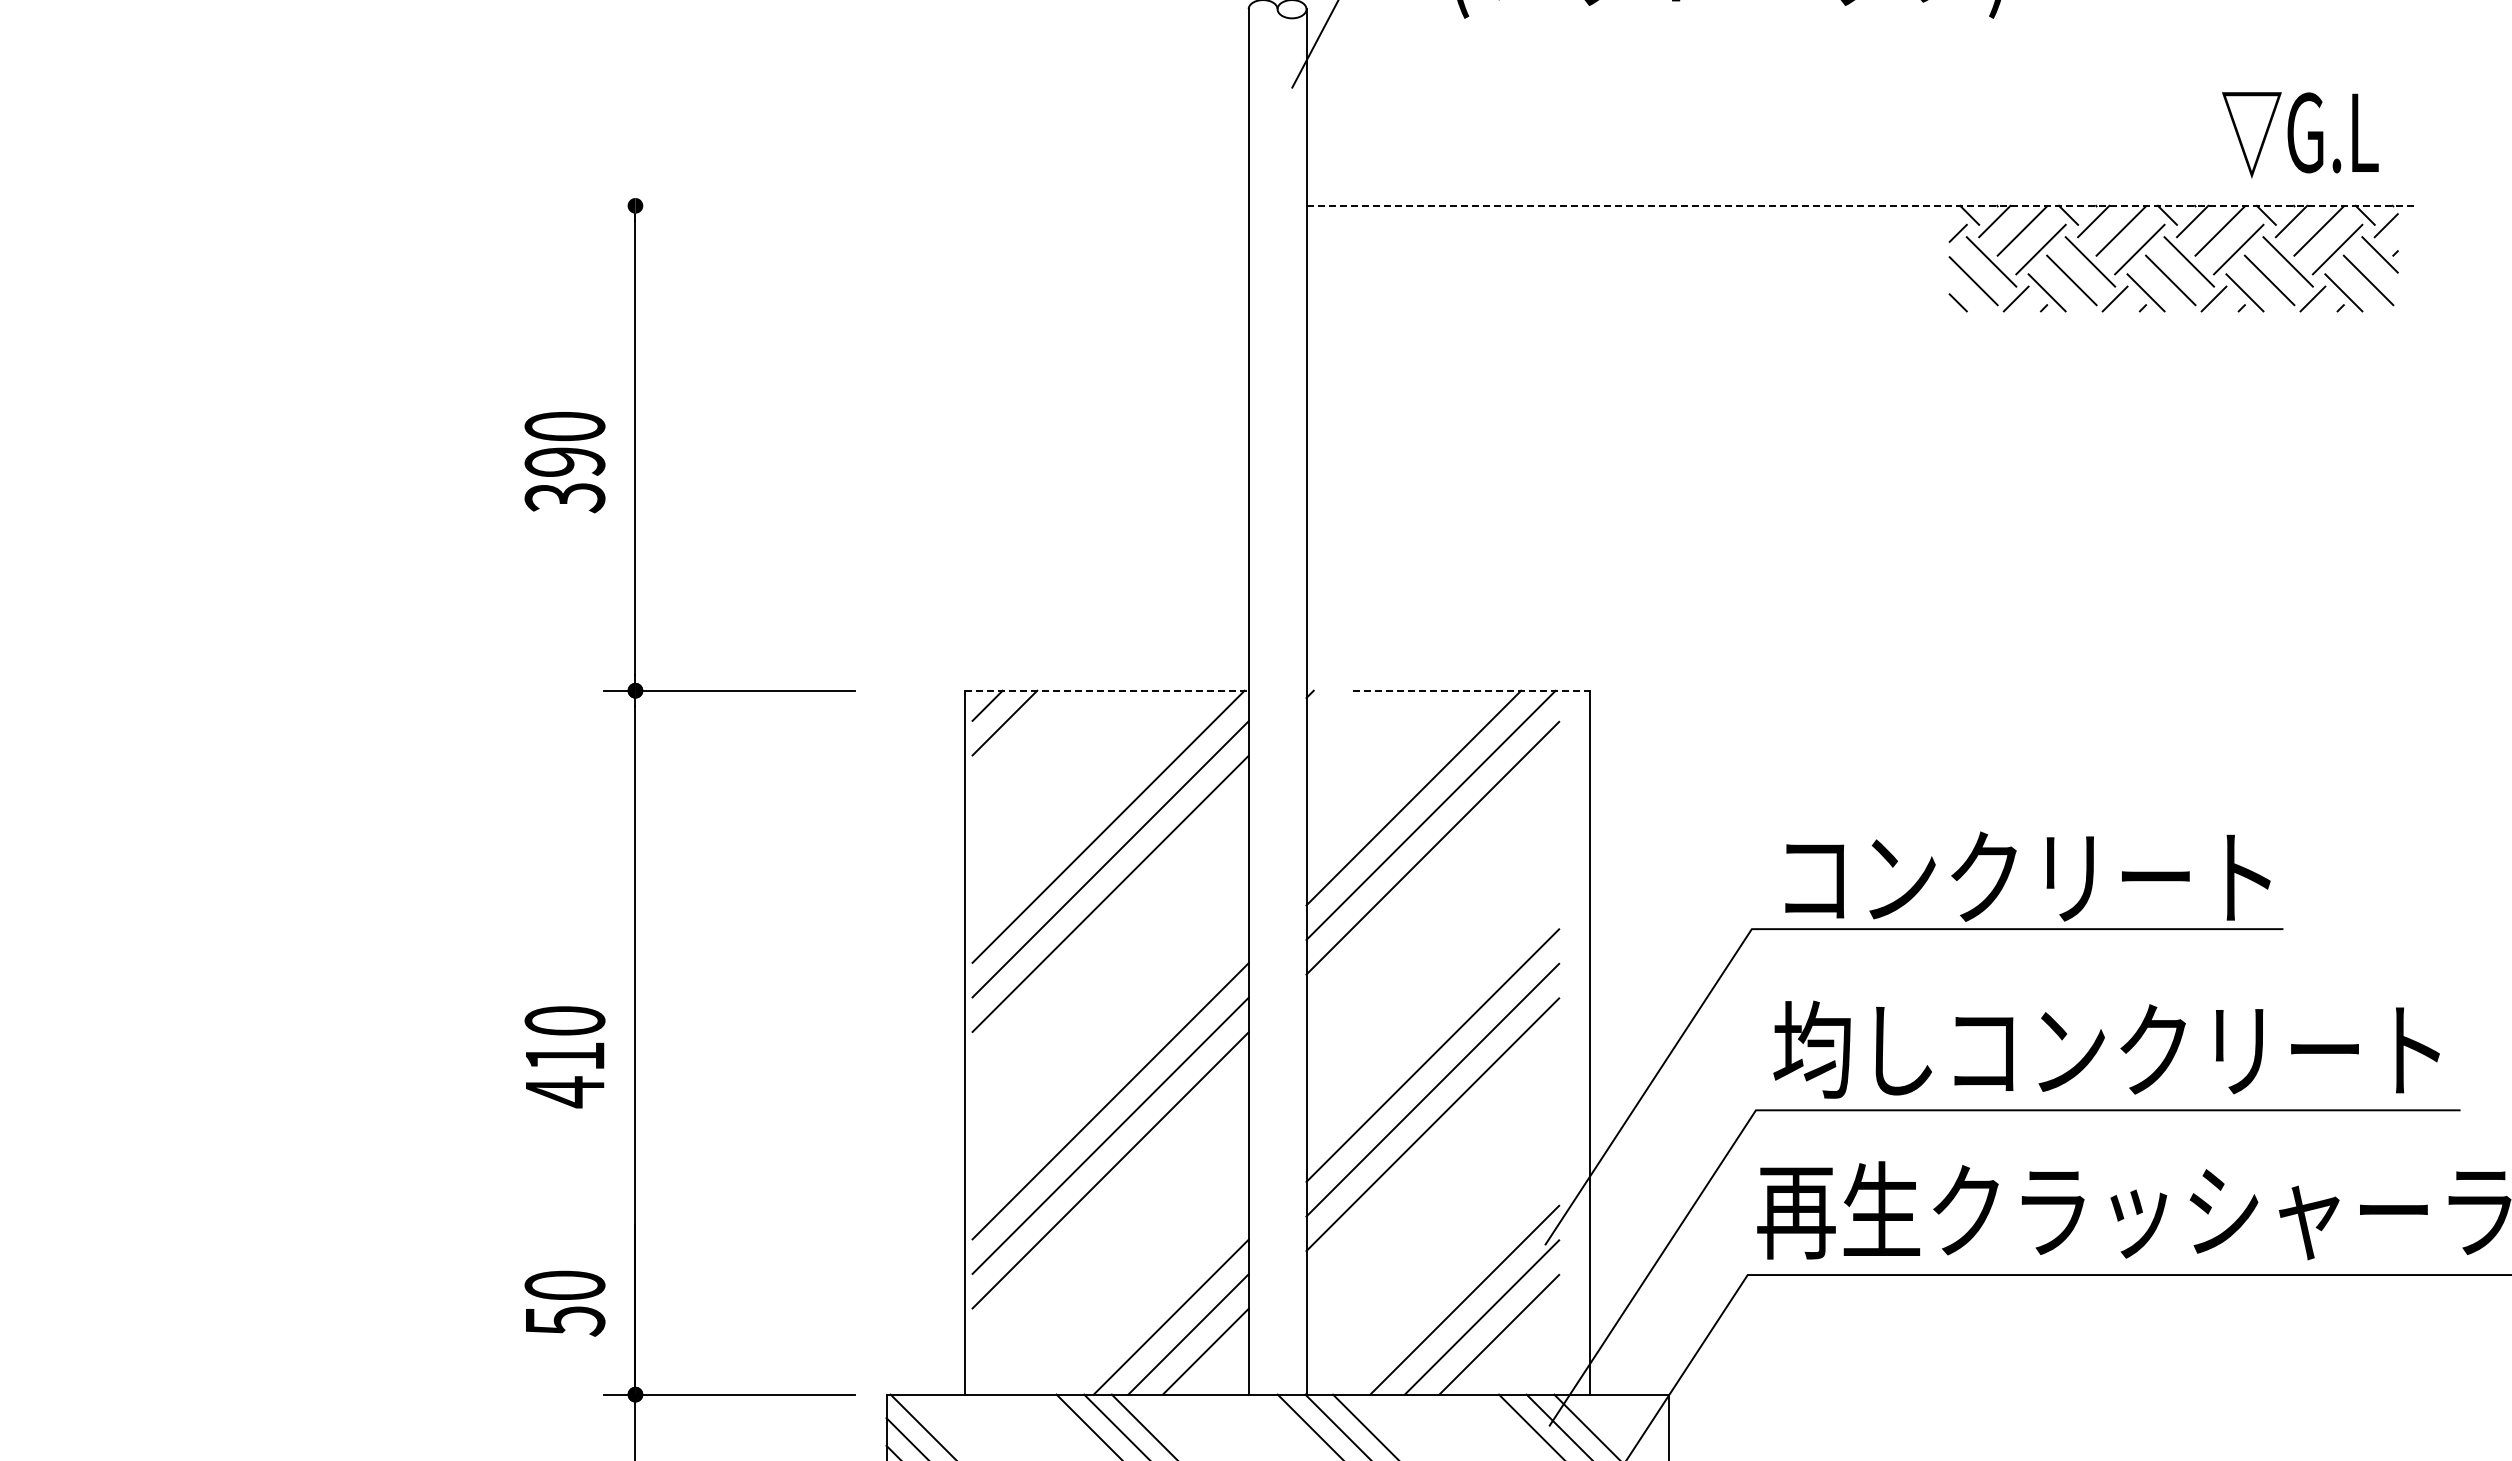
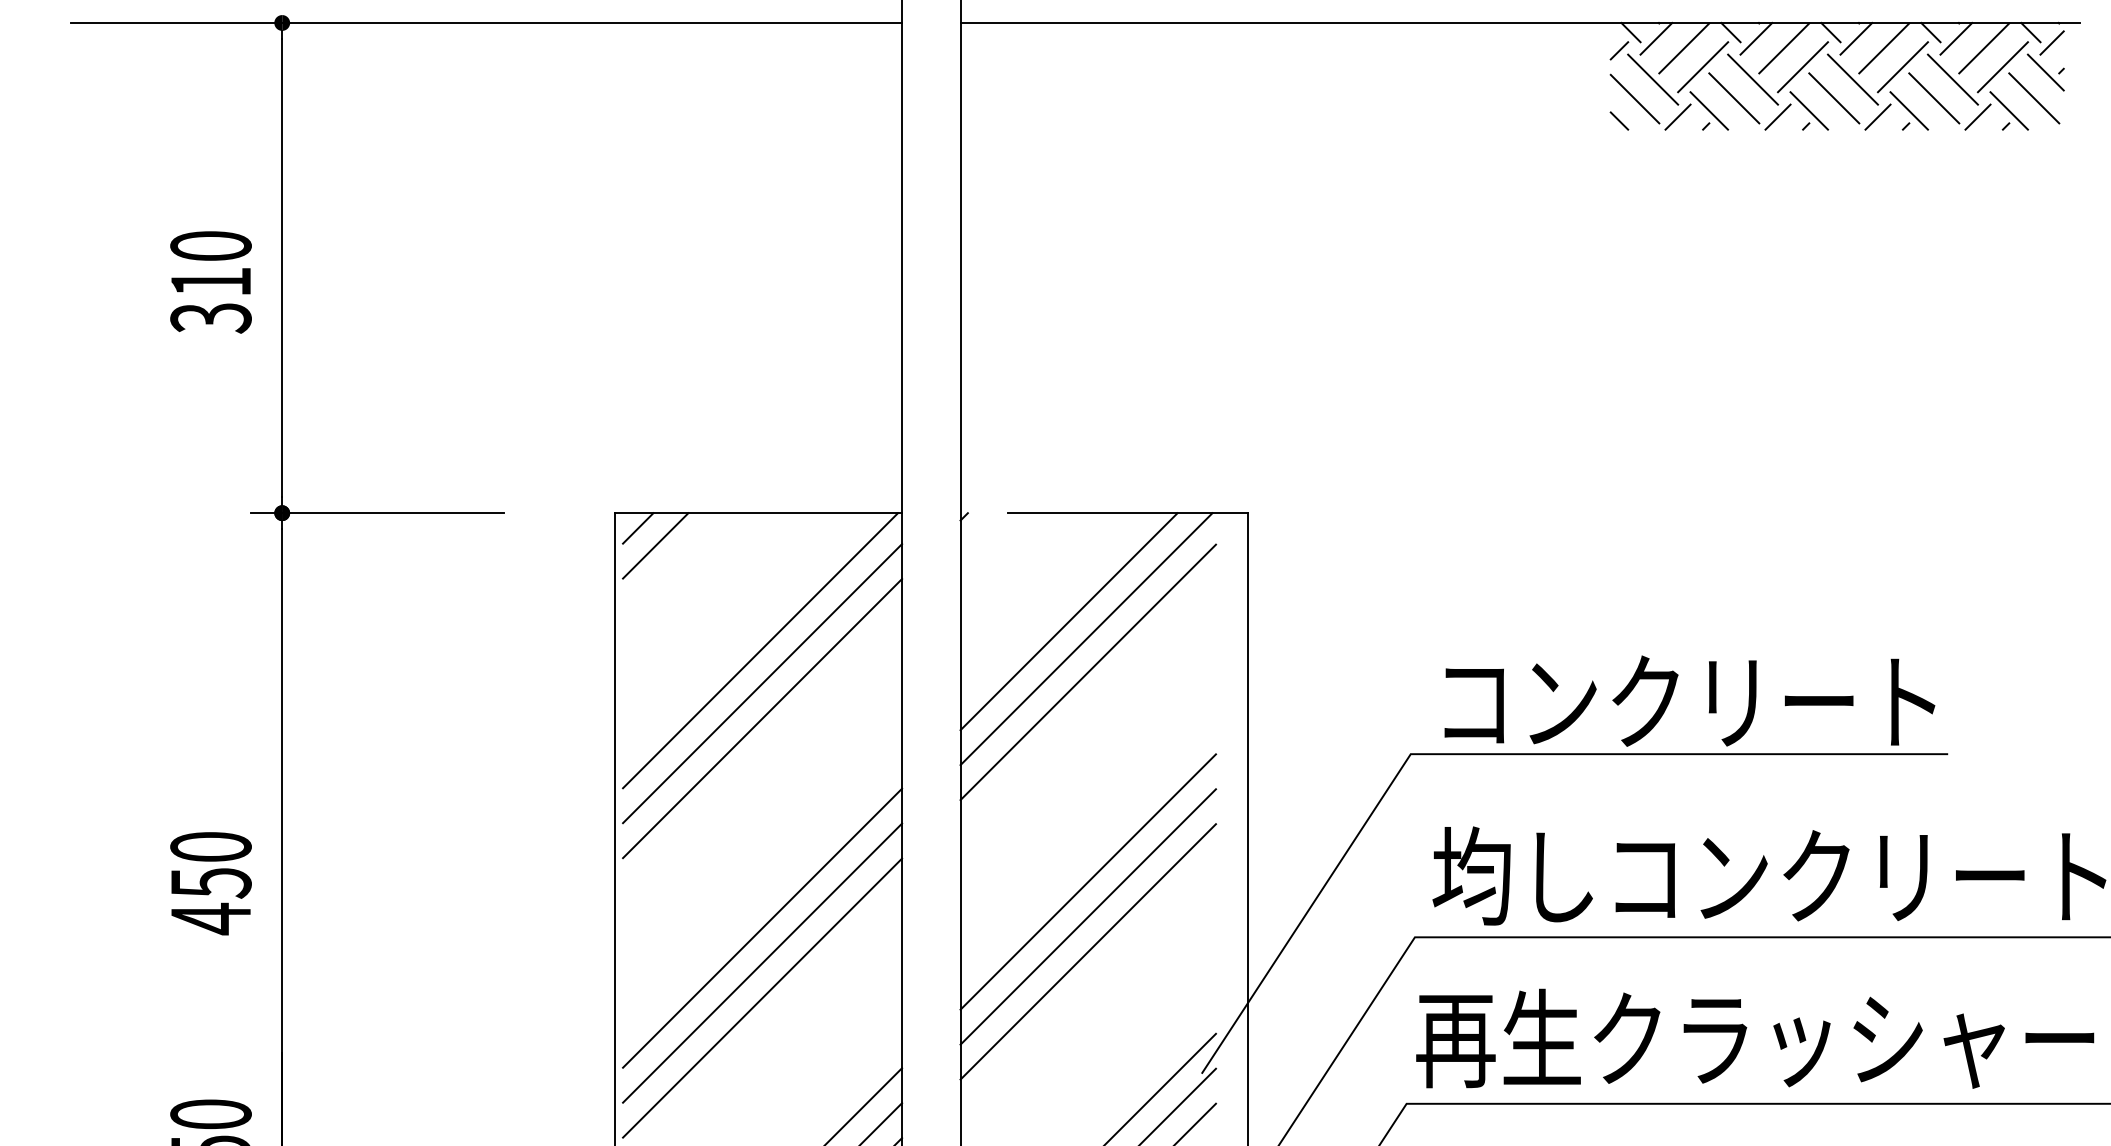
line: (837, 205) -> (486, 22), added
line: (1860, 205) -> (1520, 22), dashed -> solid
text: (564, 461) -> (210, 281), 390 -> 310
line: (1106, 690) -> (758, 512), dashed -> solid
line: (1472, 690) -> (1128, 512), dashed -> solid
text: (565, 1057) -> (211, 883), 410 -> 450

